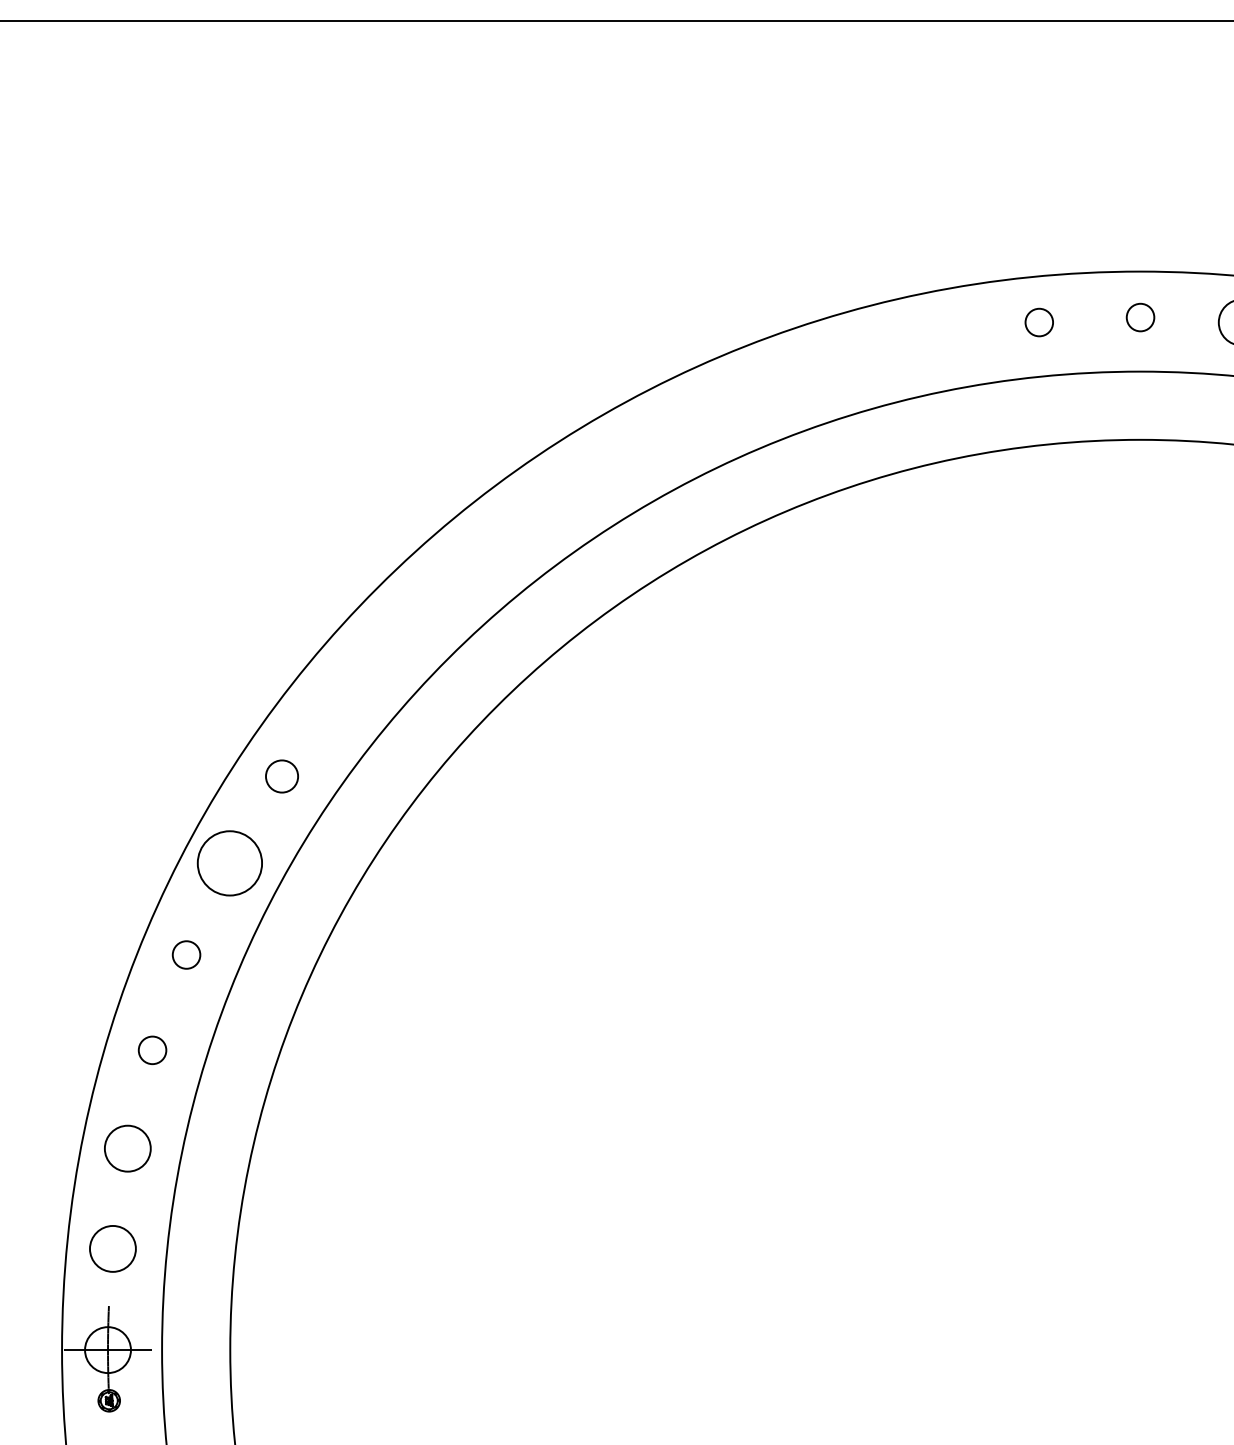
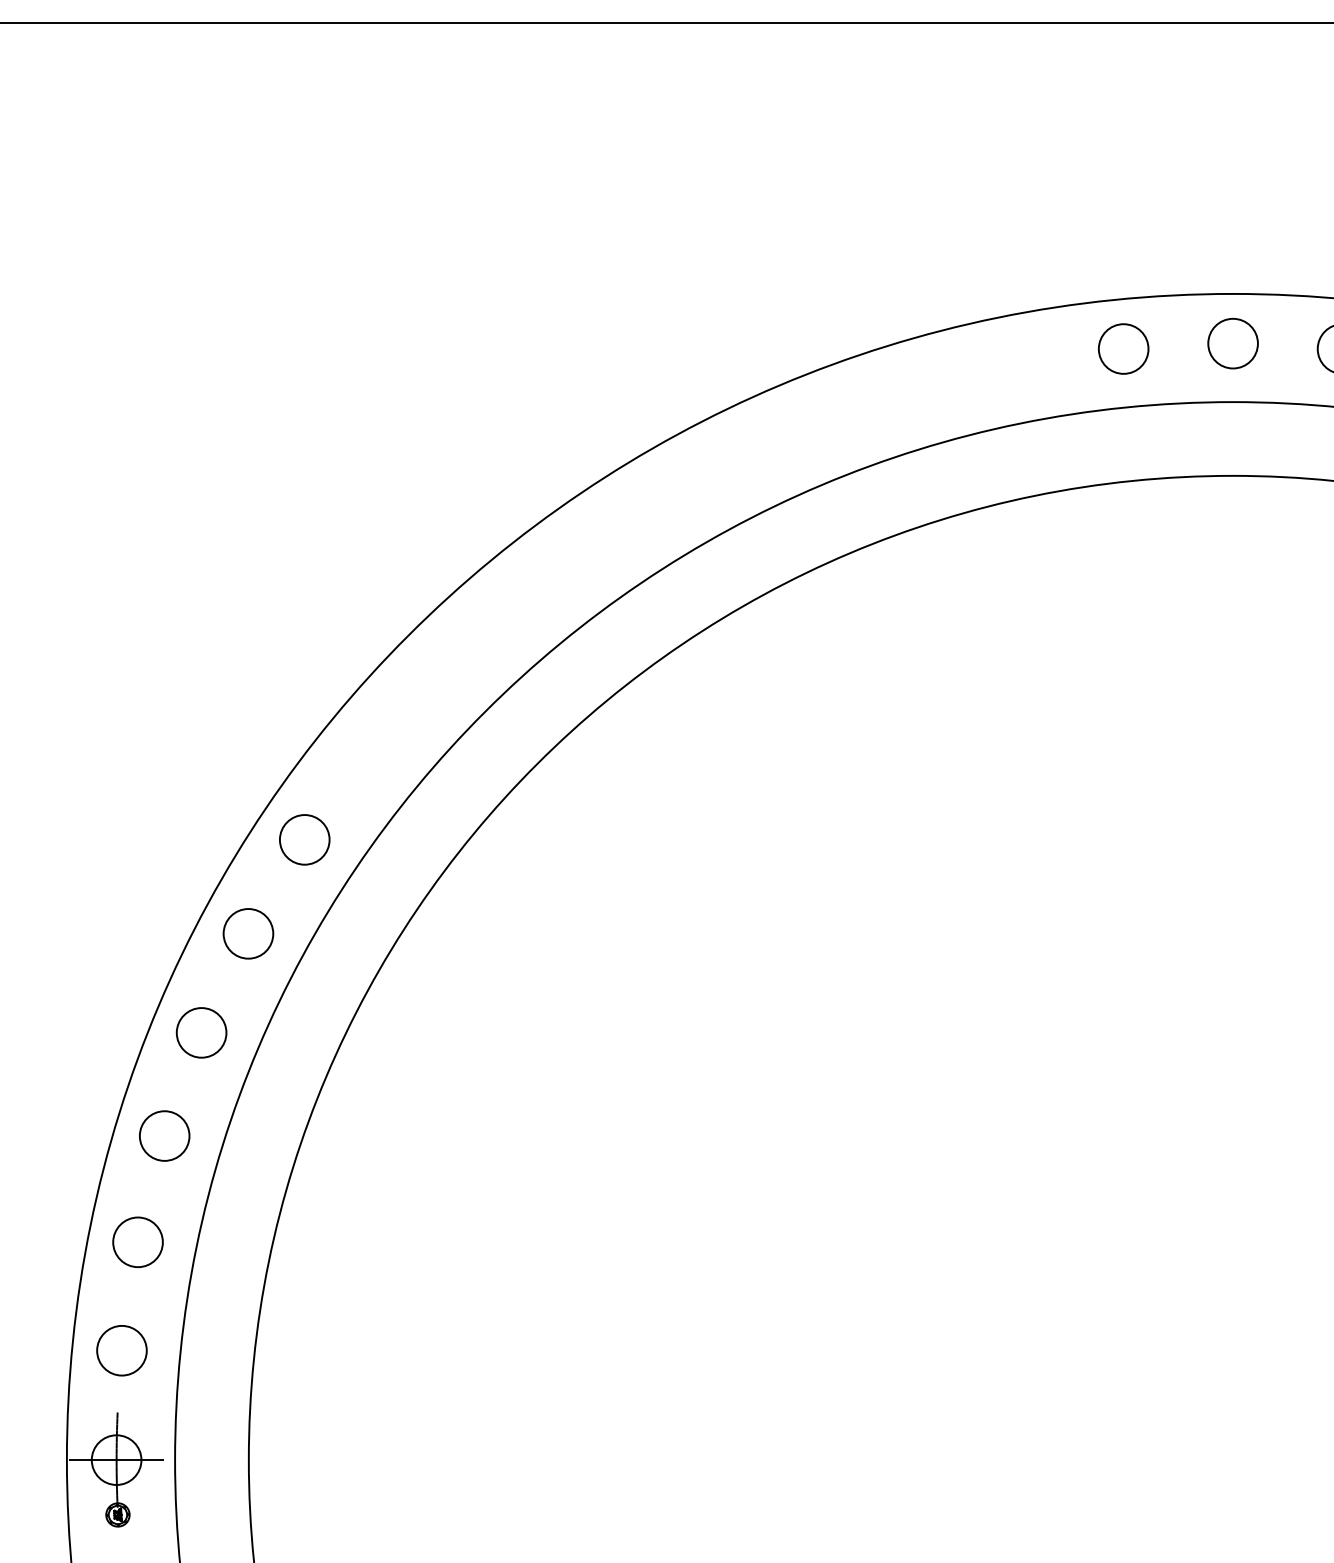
circle: (1139, 317) -> (1232, 343), size x1.67
circle: (1039, 322) -> (1123, 348), size x1.67
circle: (281, 776) -> (304, 839), size x1.43
circle: (229, 863) -> (248, 933), size x0.71
circle: (186, 954) -> (201, 1032), size x1.67
circle: (152, 1049) -> (164, 1135), size x1.67

